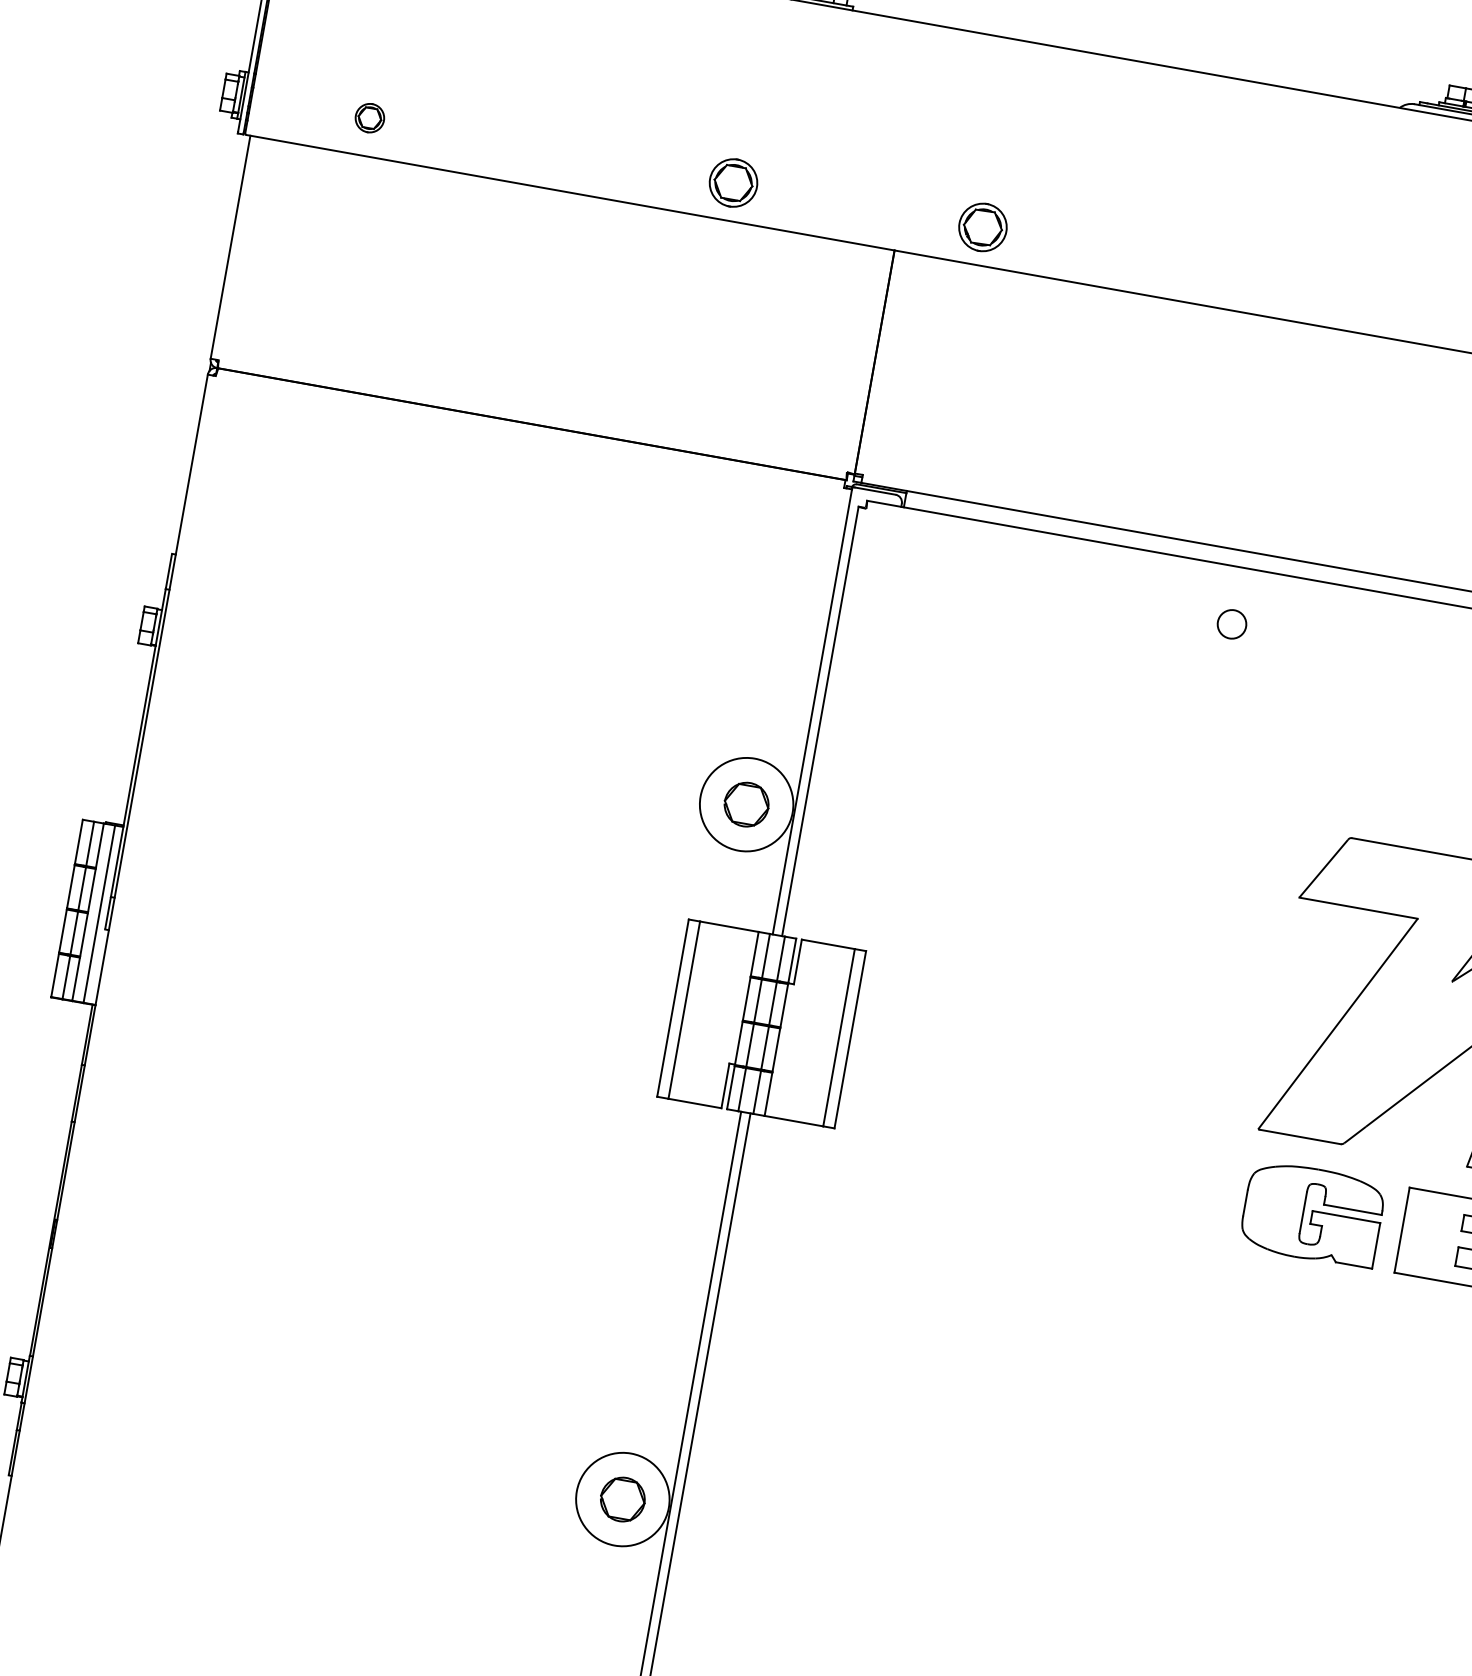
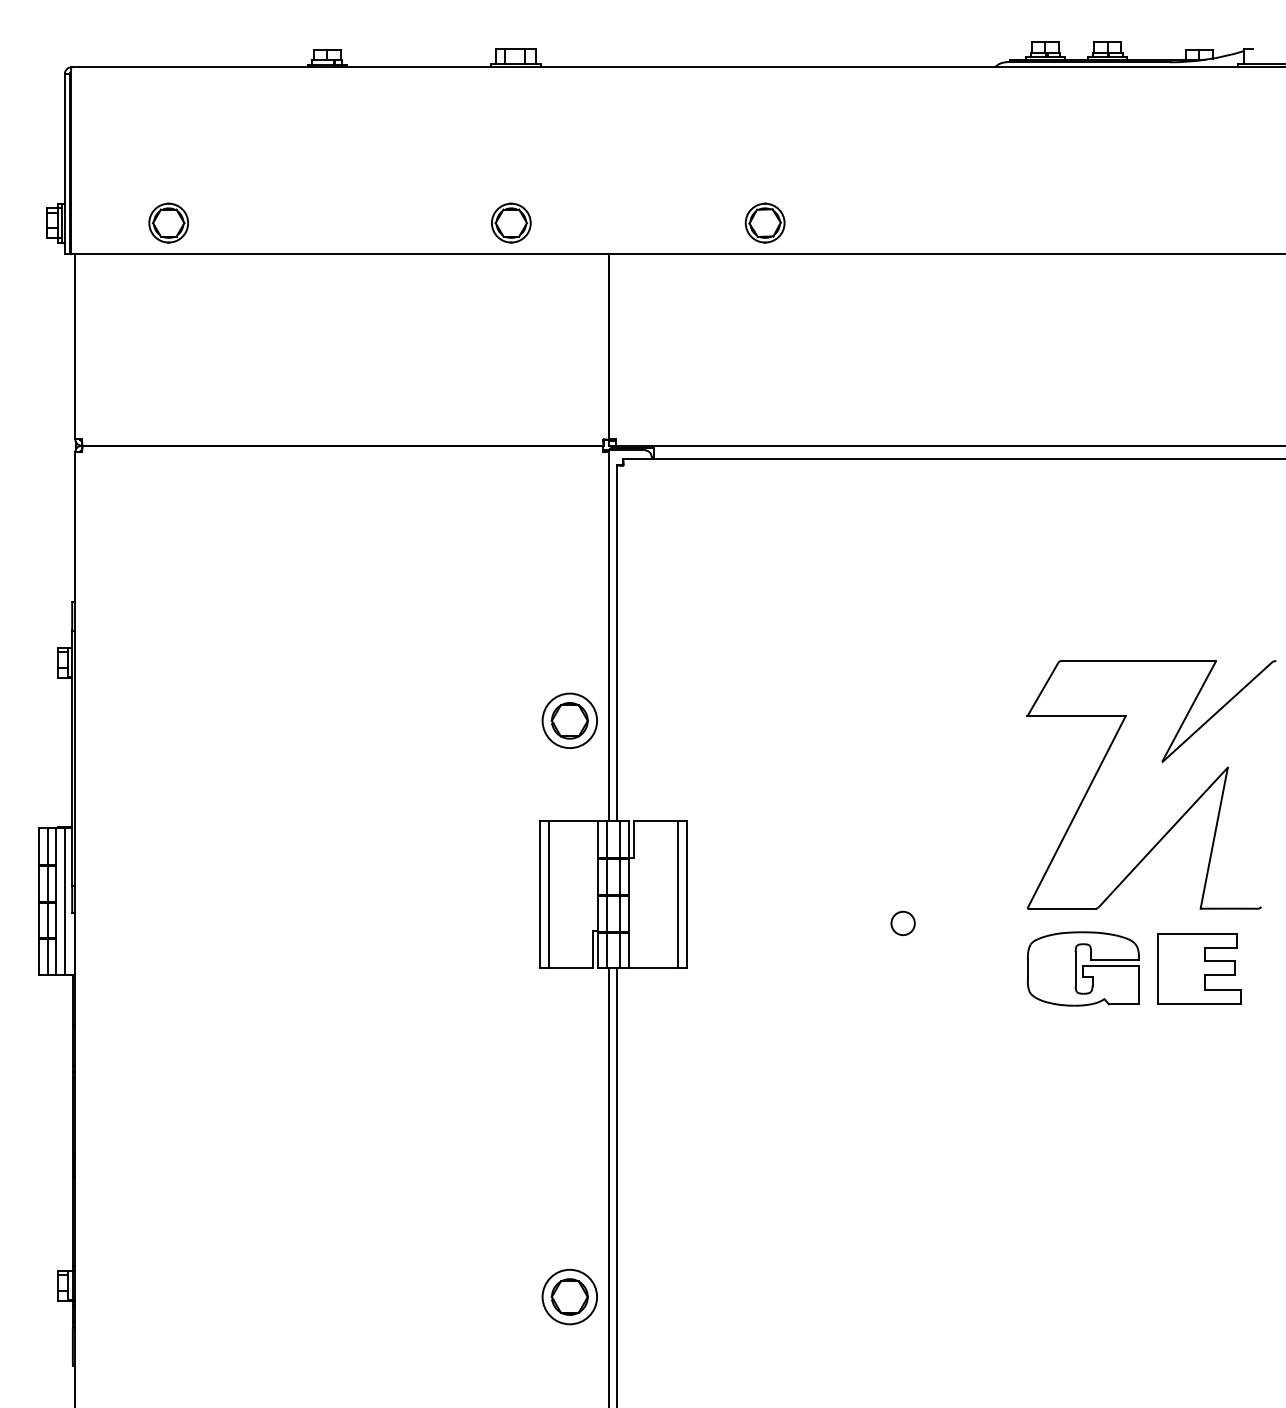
part: (369, 117) -> (168, 222), size x1.67
part: (733, 182) -> (511, 222), moved
part: (982, 226) -> (764, 222), moved
circle: (1231, 623) -> (902, 922), moved
circle: (746, 804) -> (569, 720), size x0.71
circle: (622, 1498) -> (569, 1296), size x0.71

